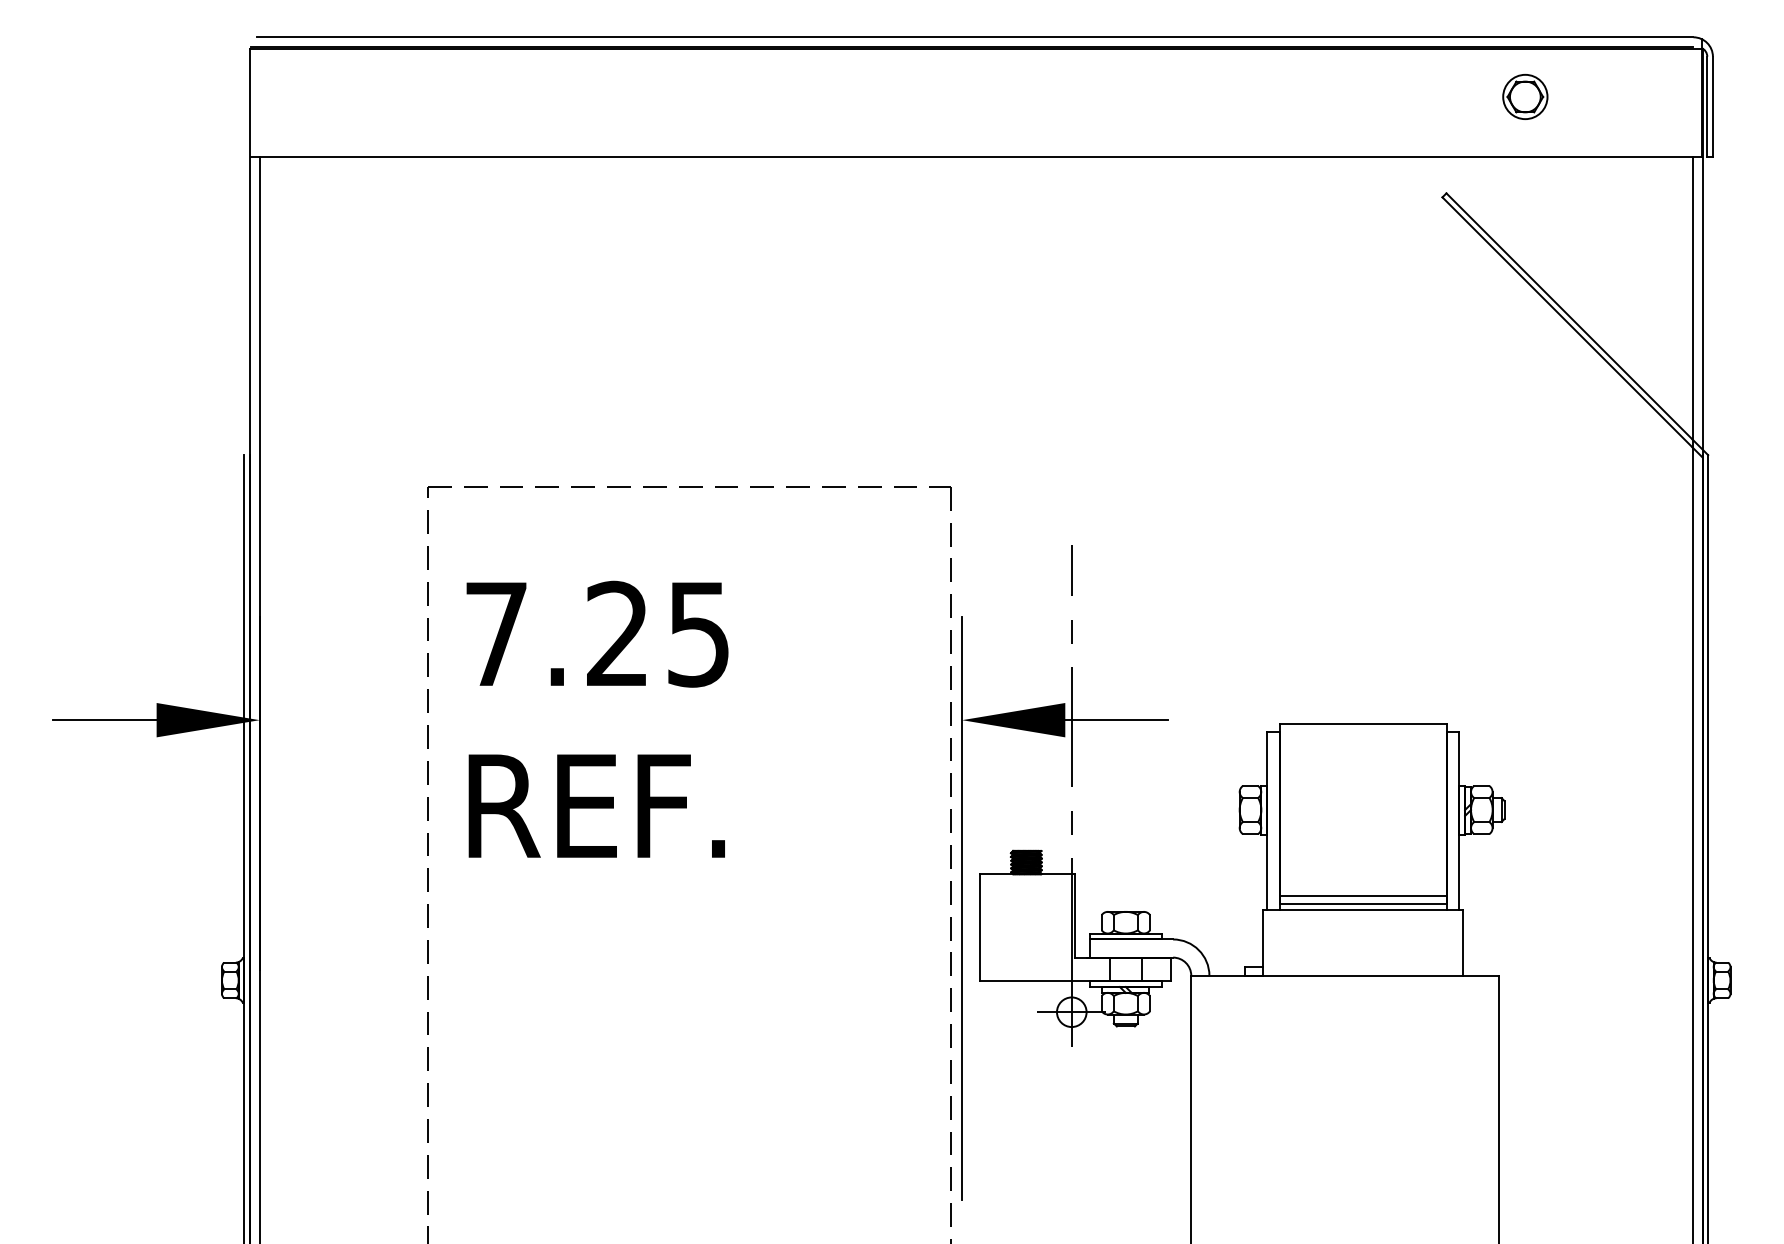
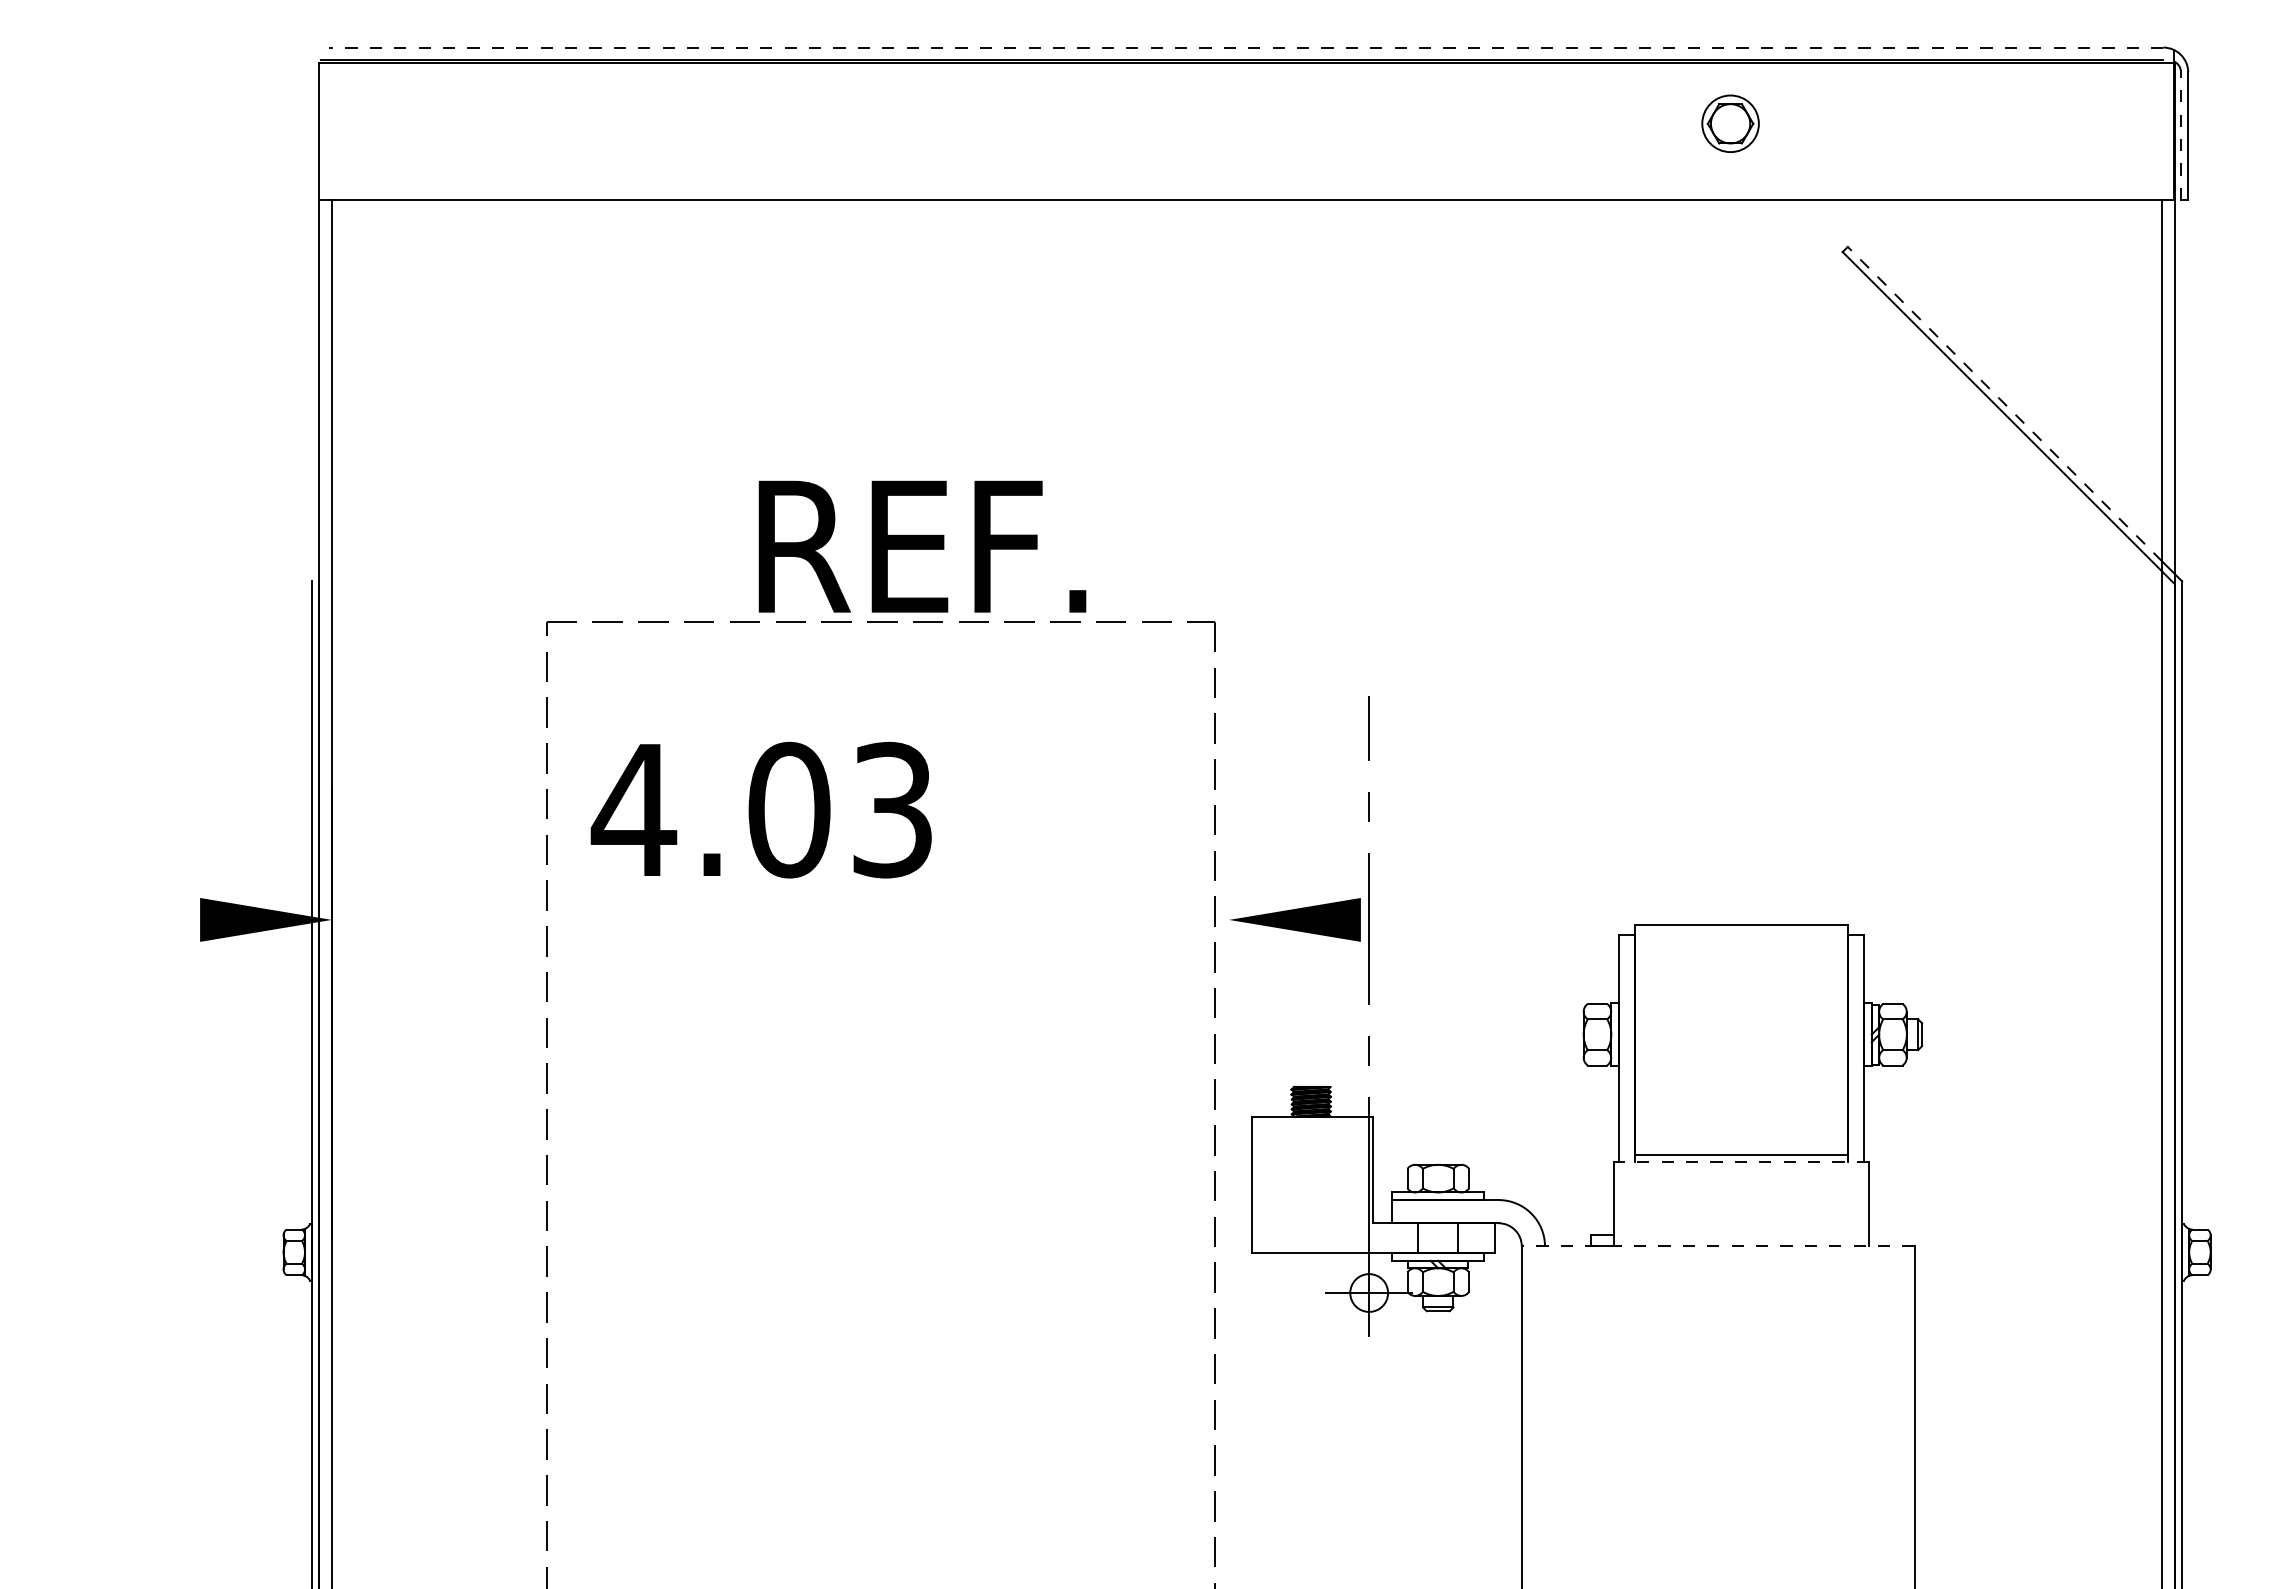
line: (974, 37) -> (1245, 47), solid -> dashed
part: (1525, 96) -> (1730, 123), moved
line: (1707, 106) -> (2181, 136), solid -> dashed
line: (1569, 315) -> (2004, 403), solid -> dashed
text: (595, 633) -> (760, 809), 7.25 -> 4.03
line: (105, 719) -> (134, 919), removed
line: (1116, 719) -> (1426, 919), removed
text: (596, 805) -> (922, 546), moved
line: (1363, 895) -> (1741, 1144), removed
line: (962, 908) -> (1229, 1160), removed
line: (1362, 910) -> (1740, 1162), solid -> dashed
line: (1344, 975) -> (1717, 1246), solid -> dashed

